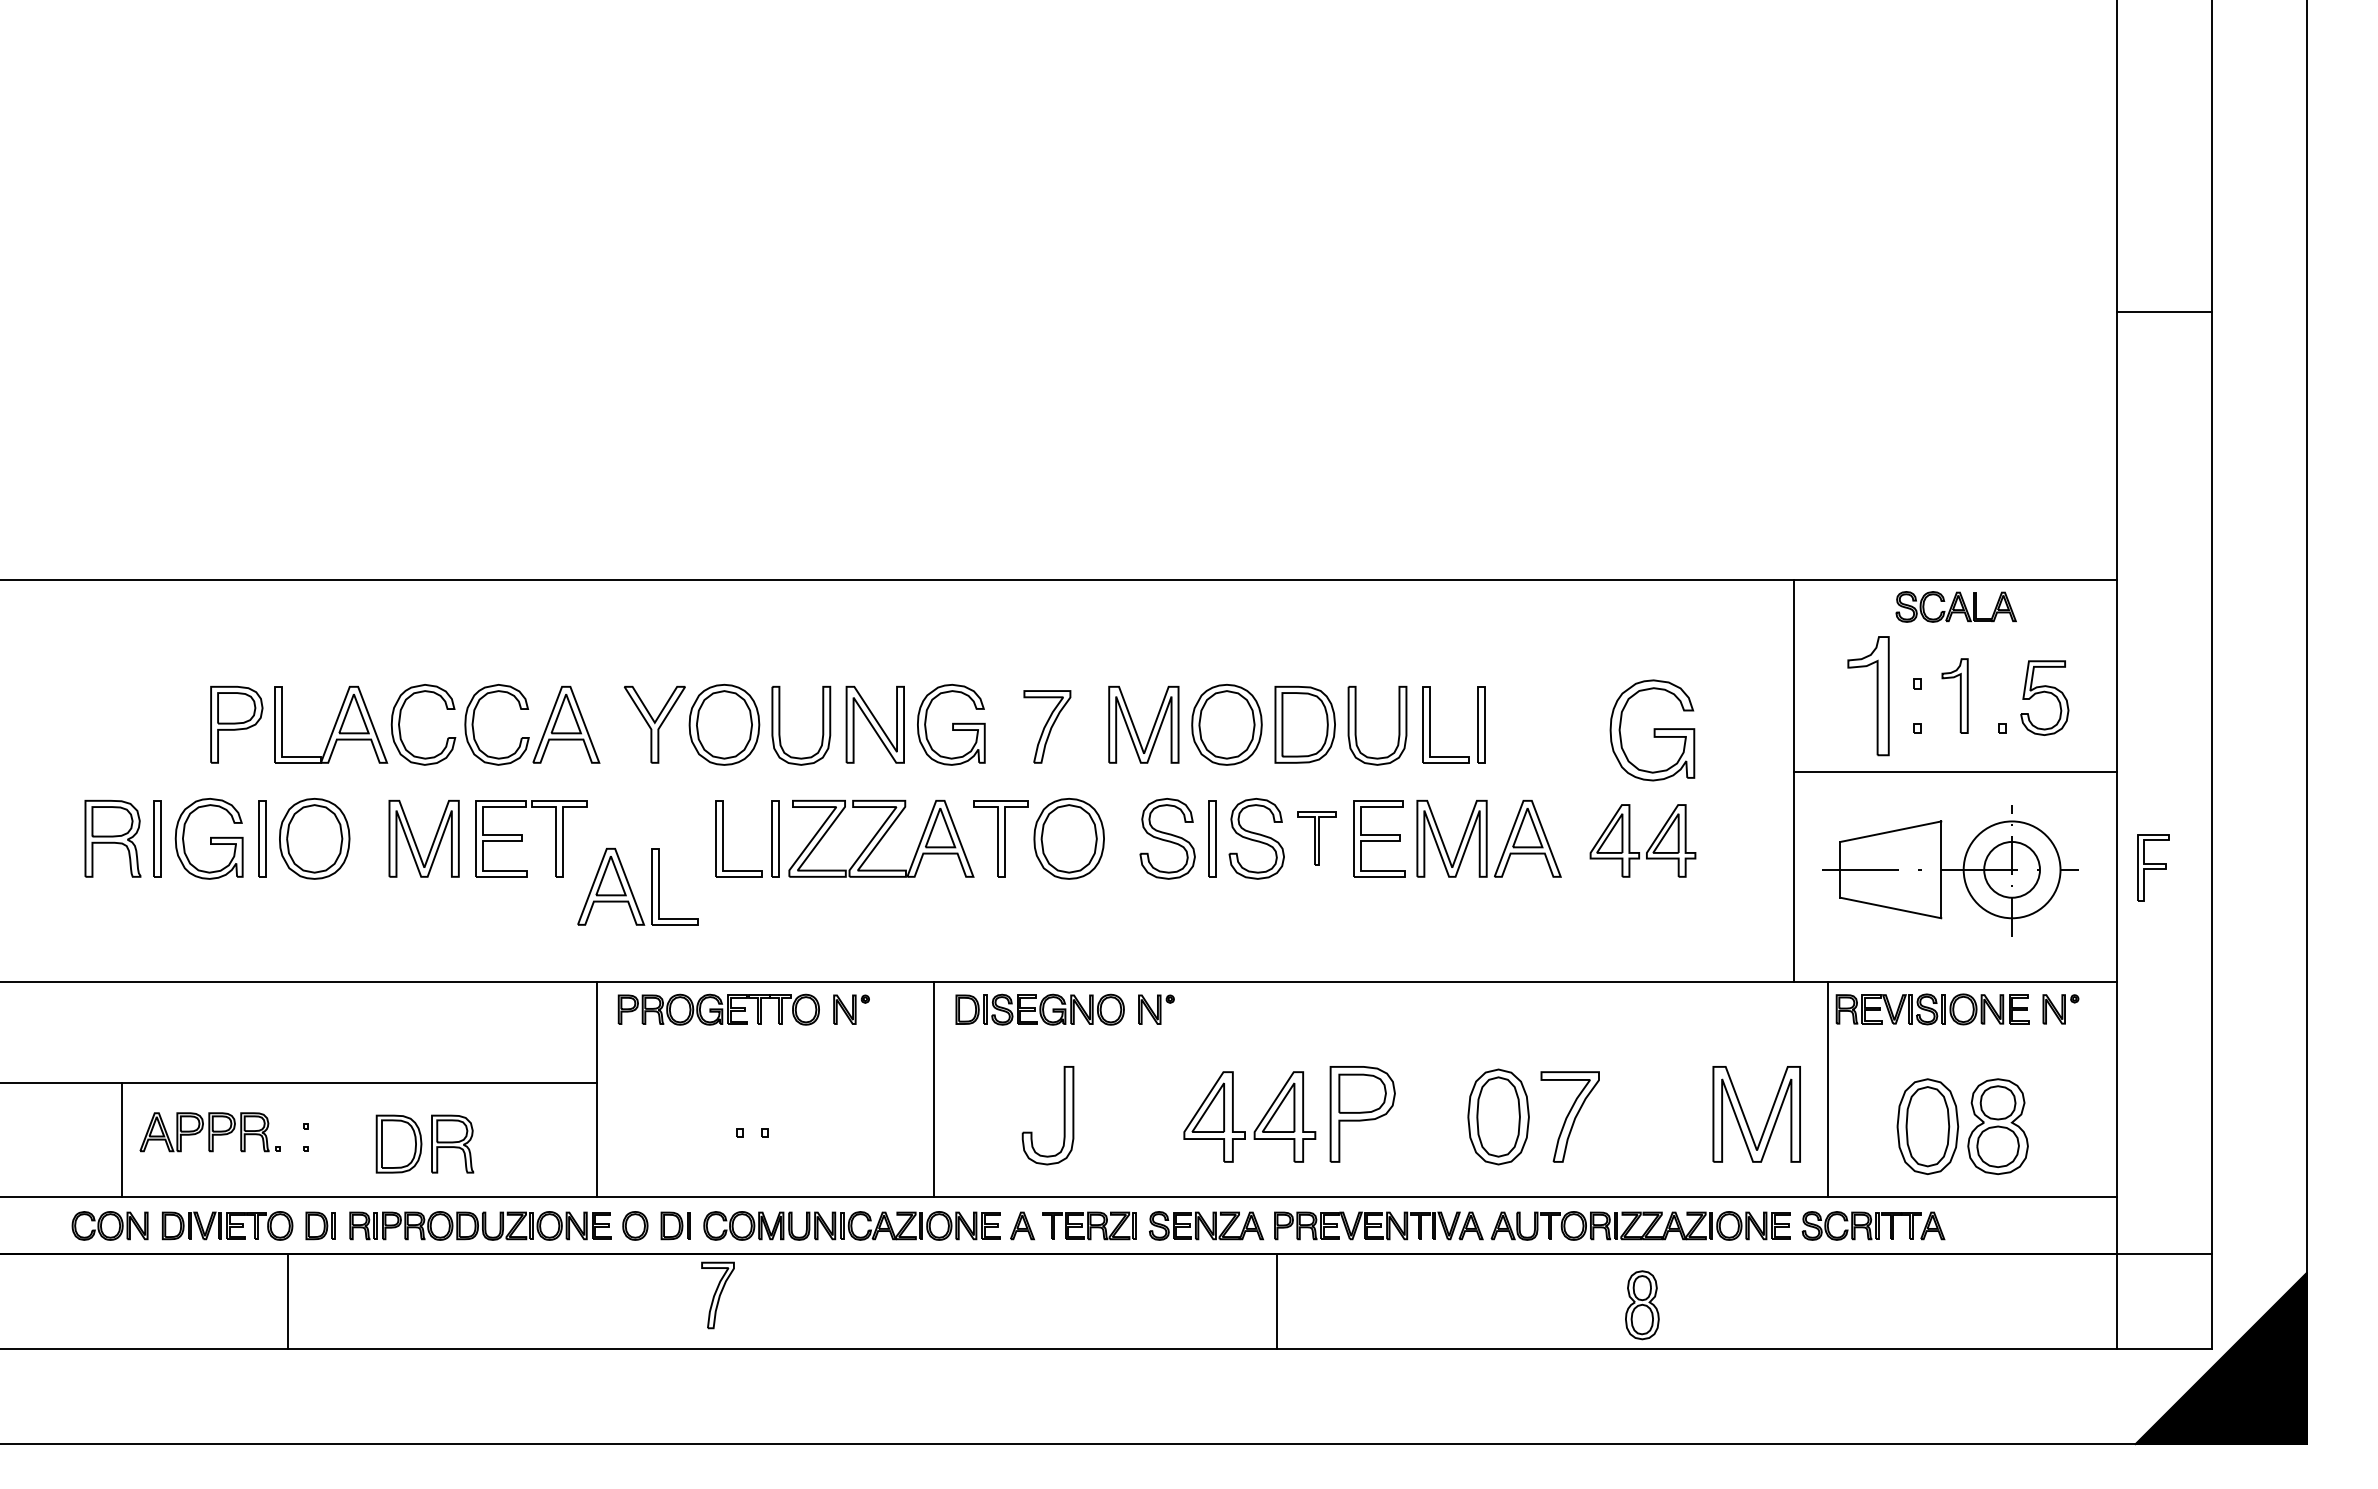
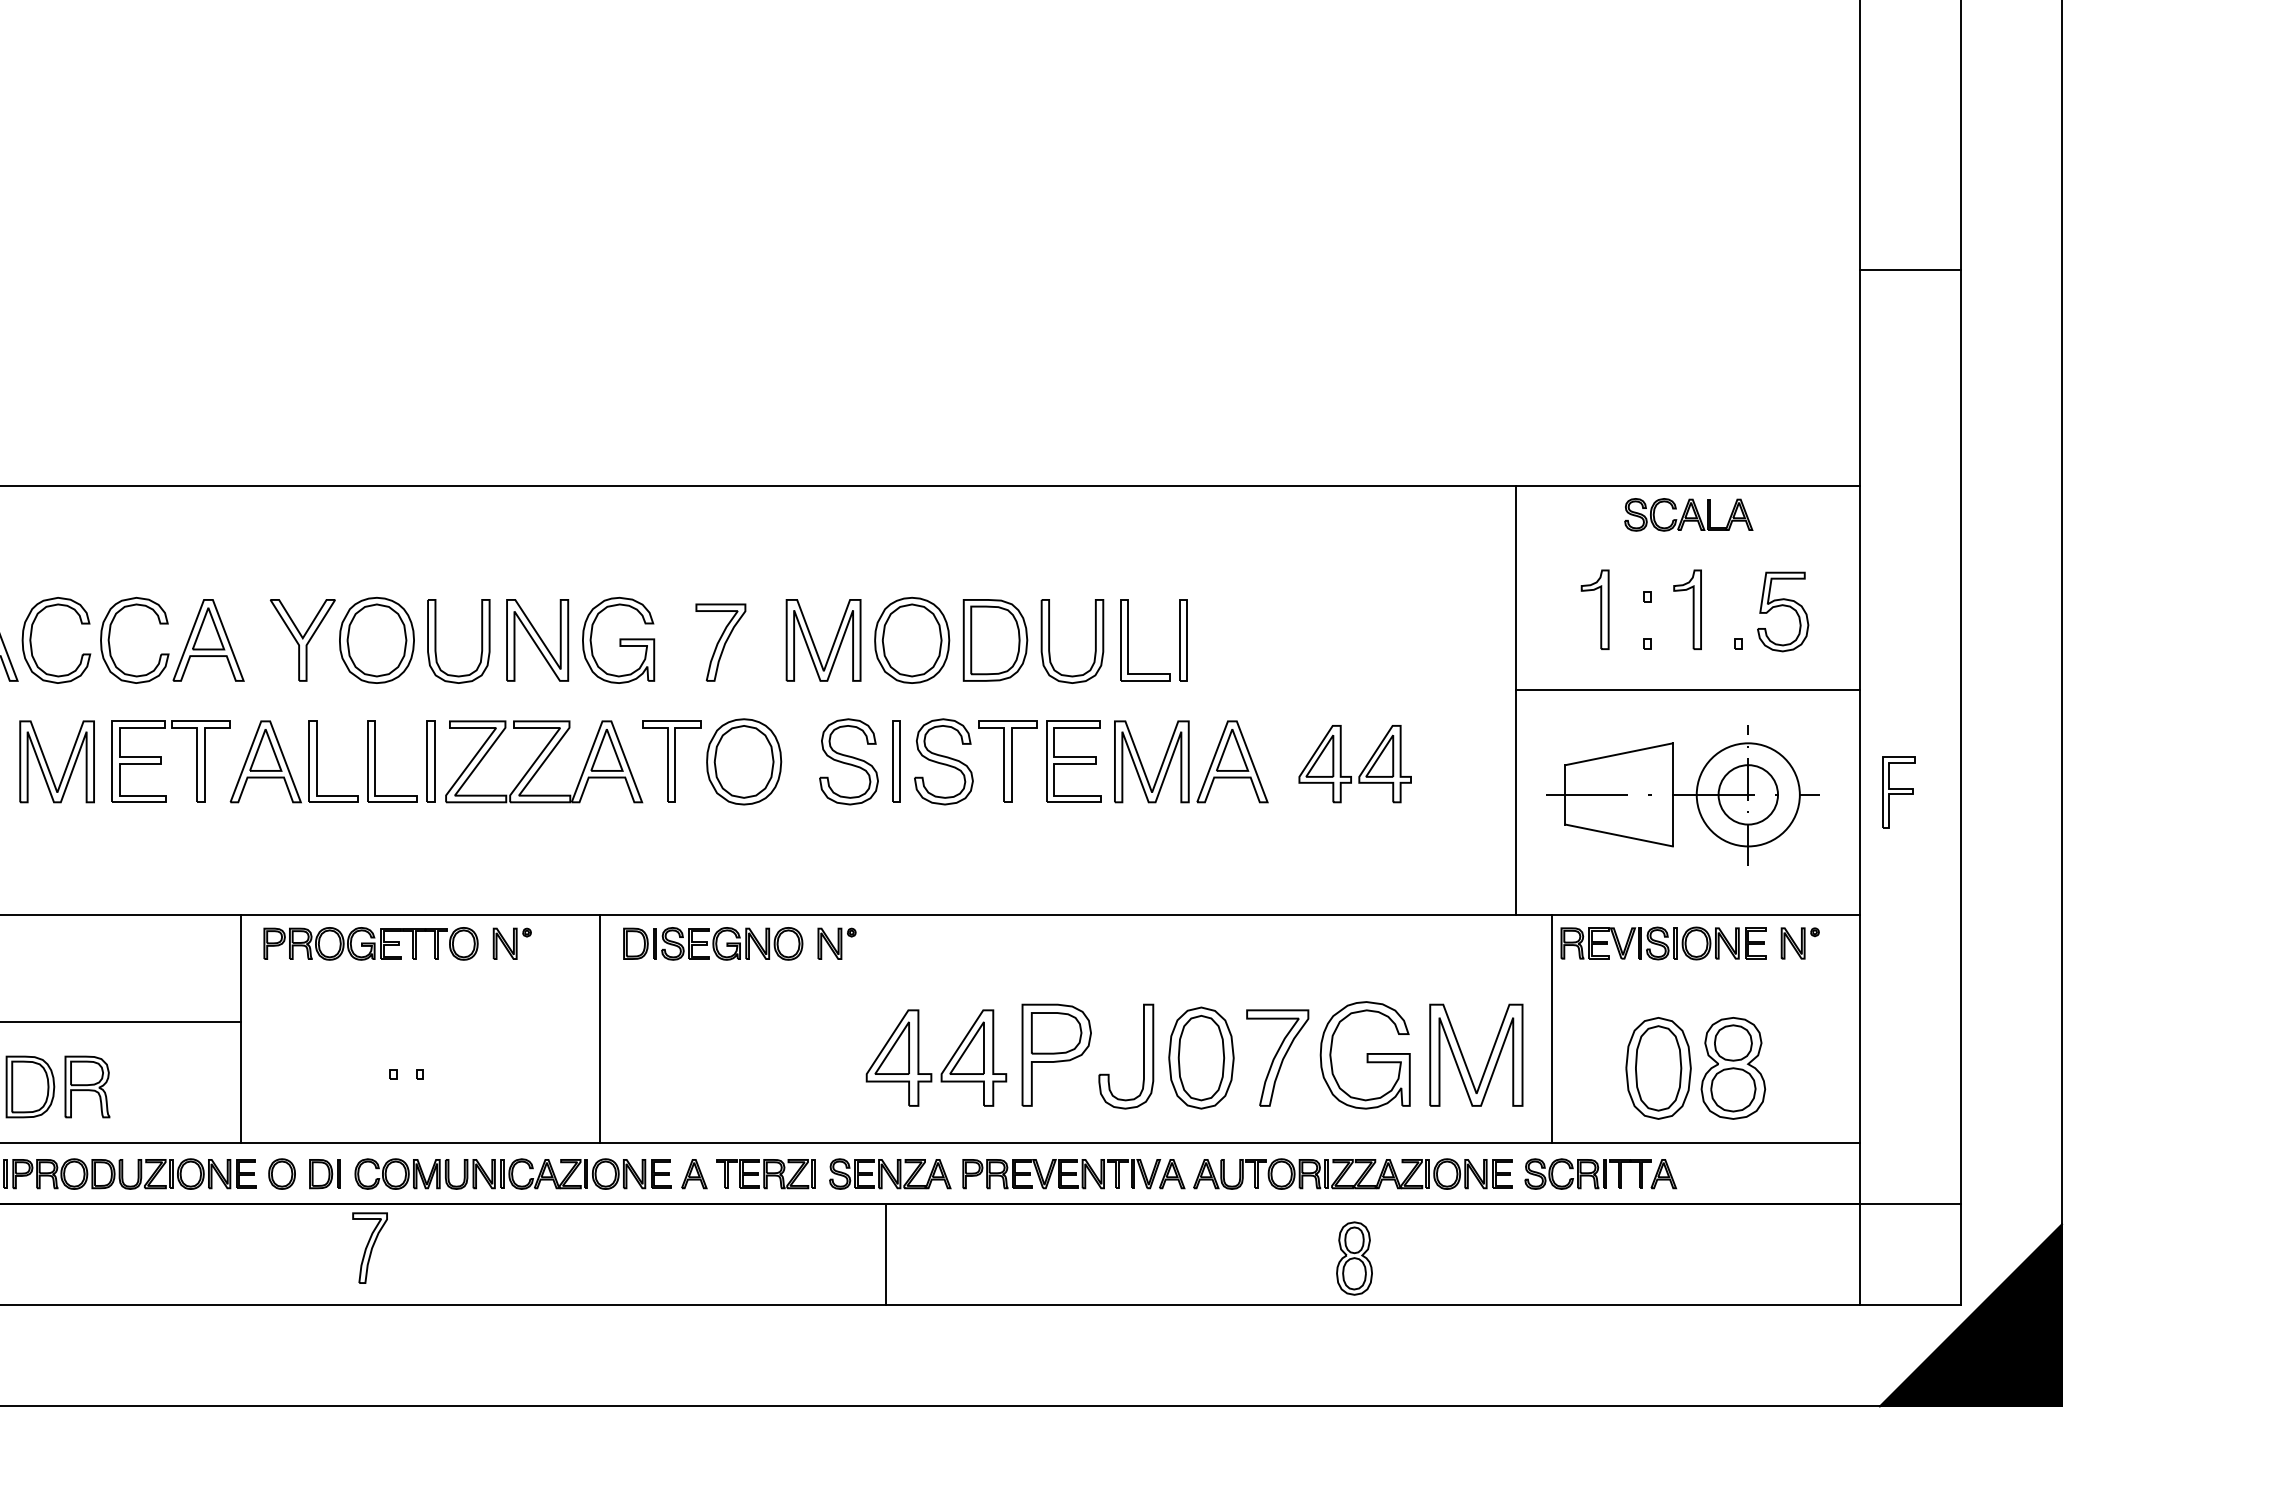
line: (2163, 311) -> (1909, 269), moved
part: (1867, 695) -> (1594, 609), size x0.62
part: (1652, 730) -> (1365, 1055), moved
part: (1316, 838) -> (1007, 761), size x1.43
part: (631, 888) -> (287, 763), moved
part: (1063, 1115) -> (1142, 1056), moved
line: (1277, 1301) -> (886, 1254), moved

